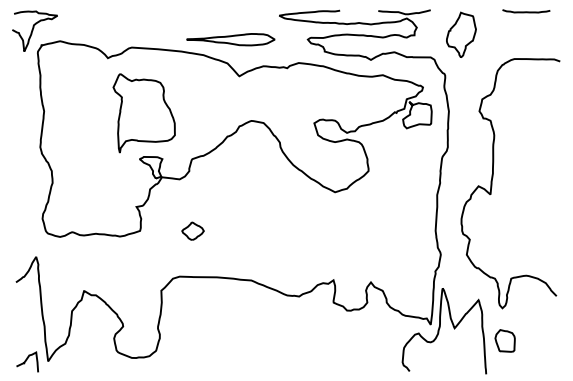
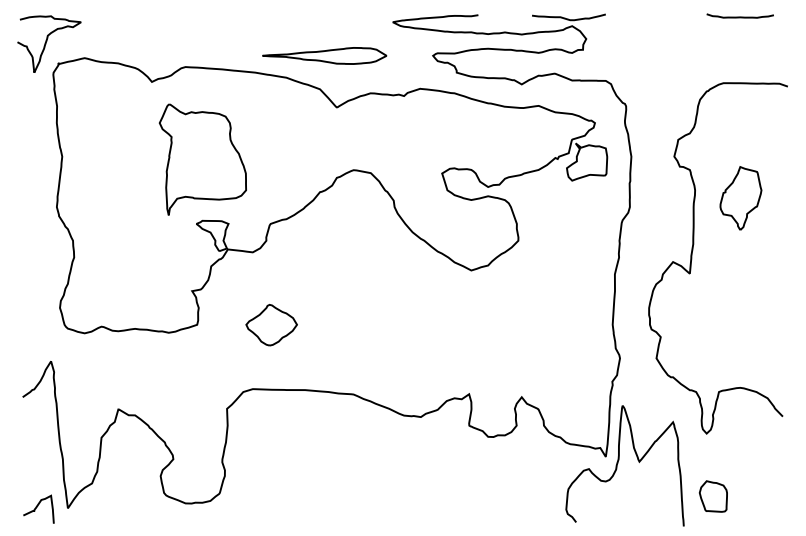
part: (461, 35) -> (740, 198), moved
part: (192, 231) -> (271, 325), size x1.67
part: (504, 340) -> (712, 496), moved

